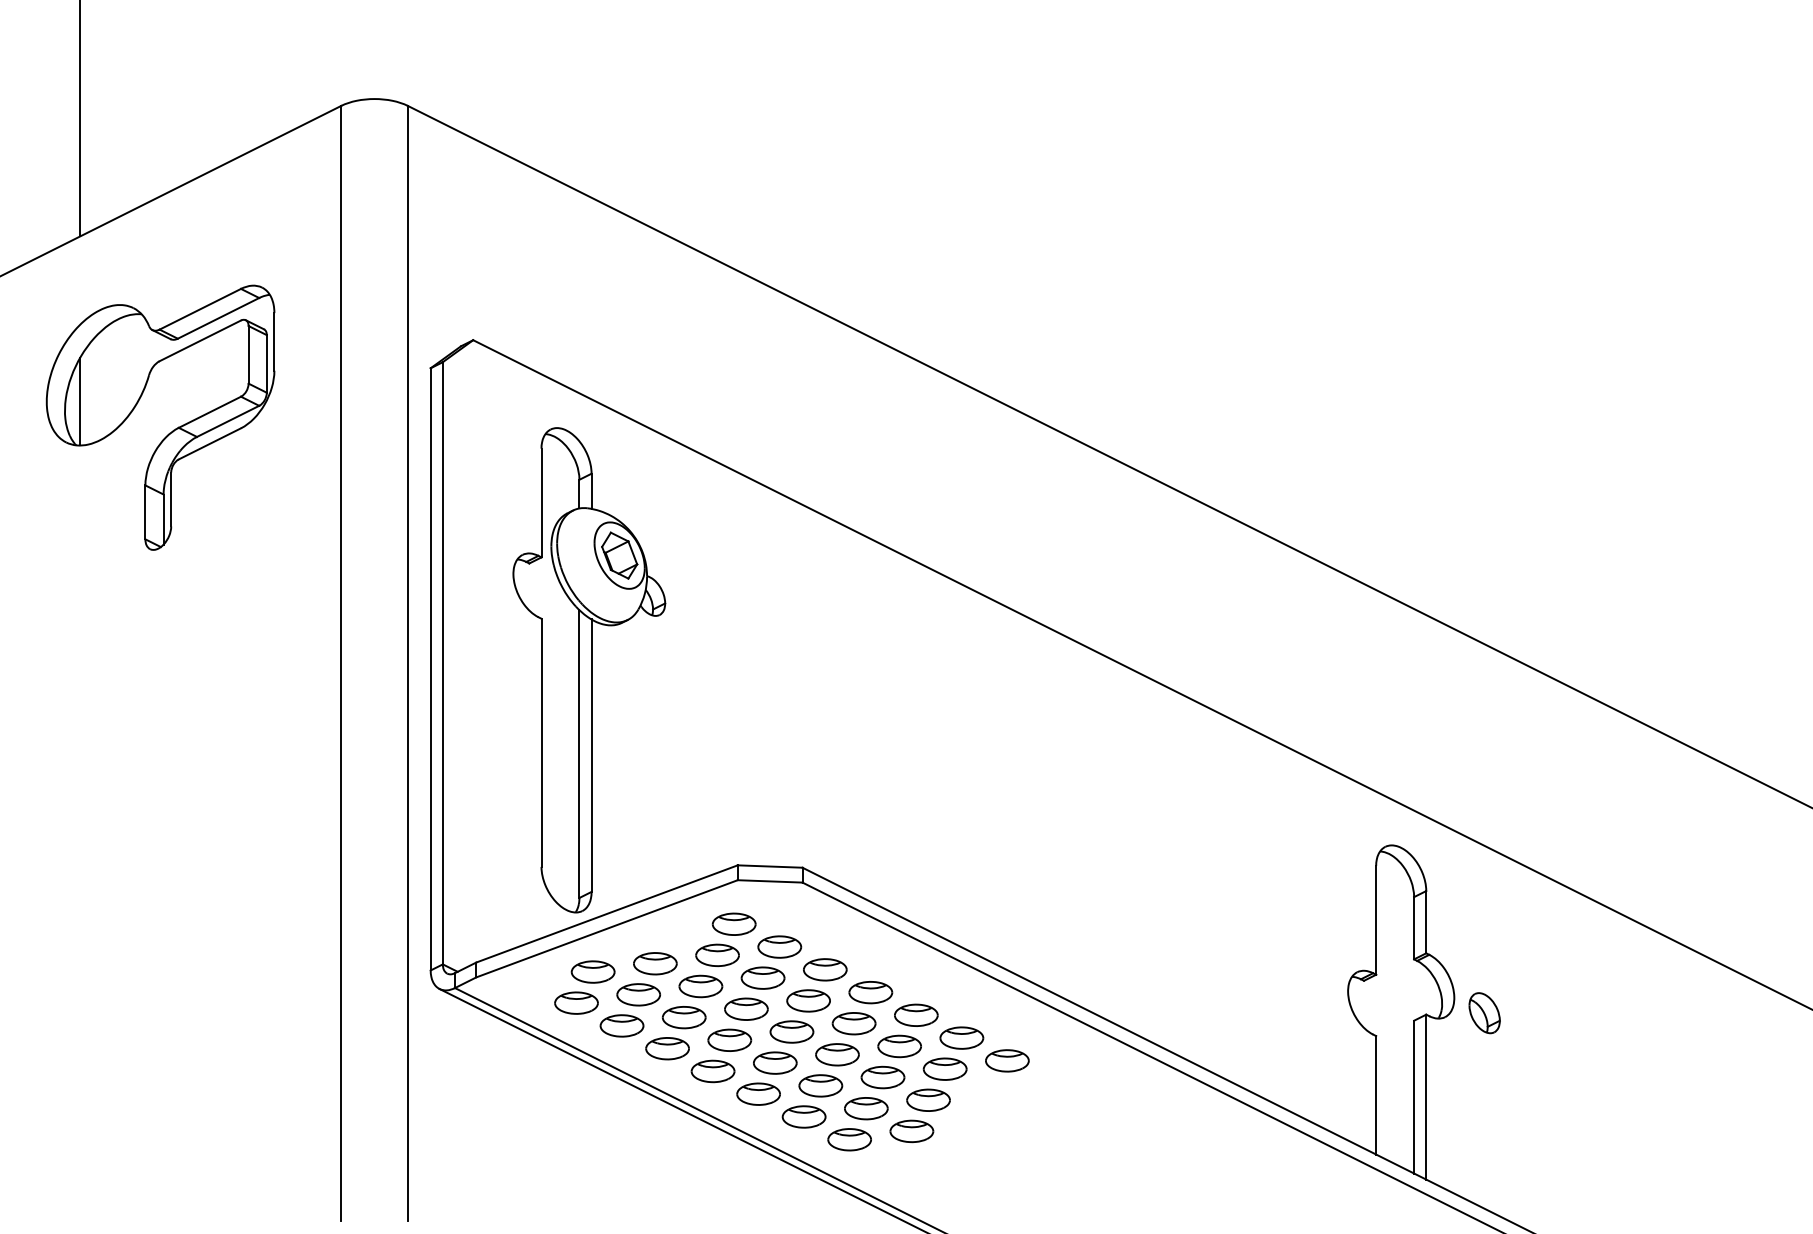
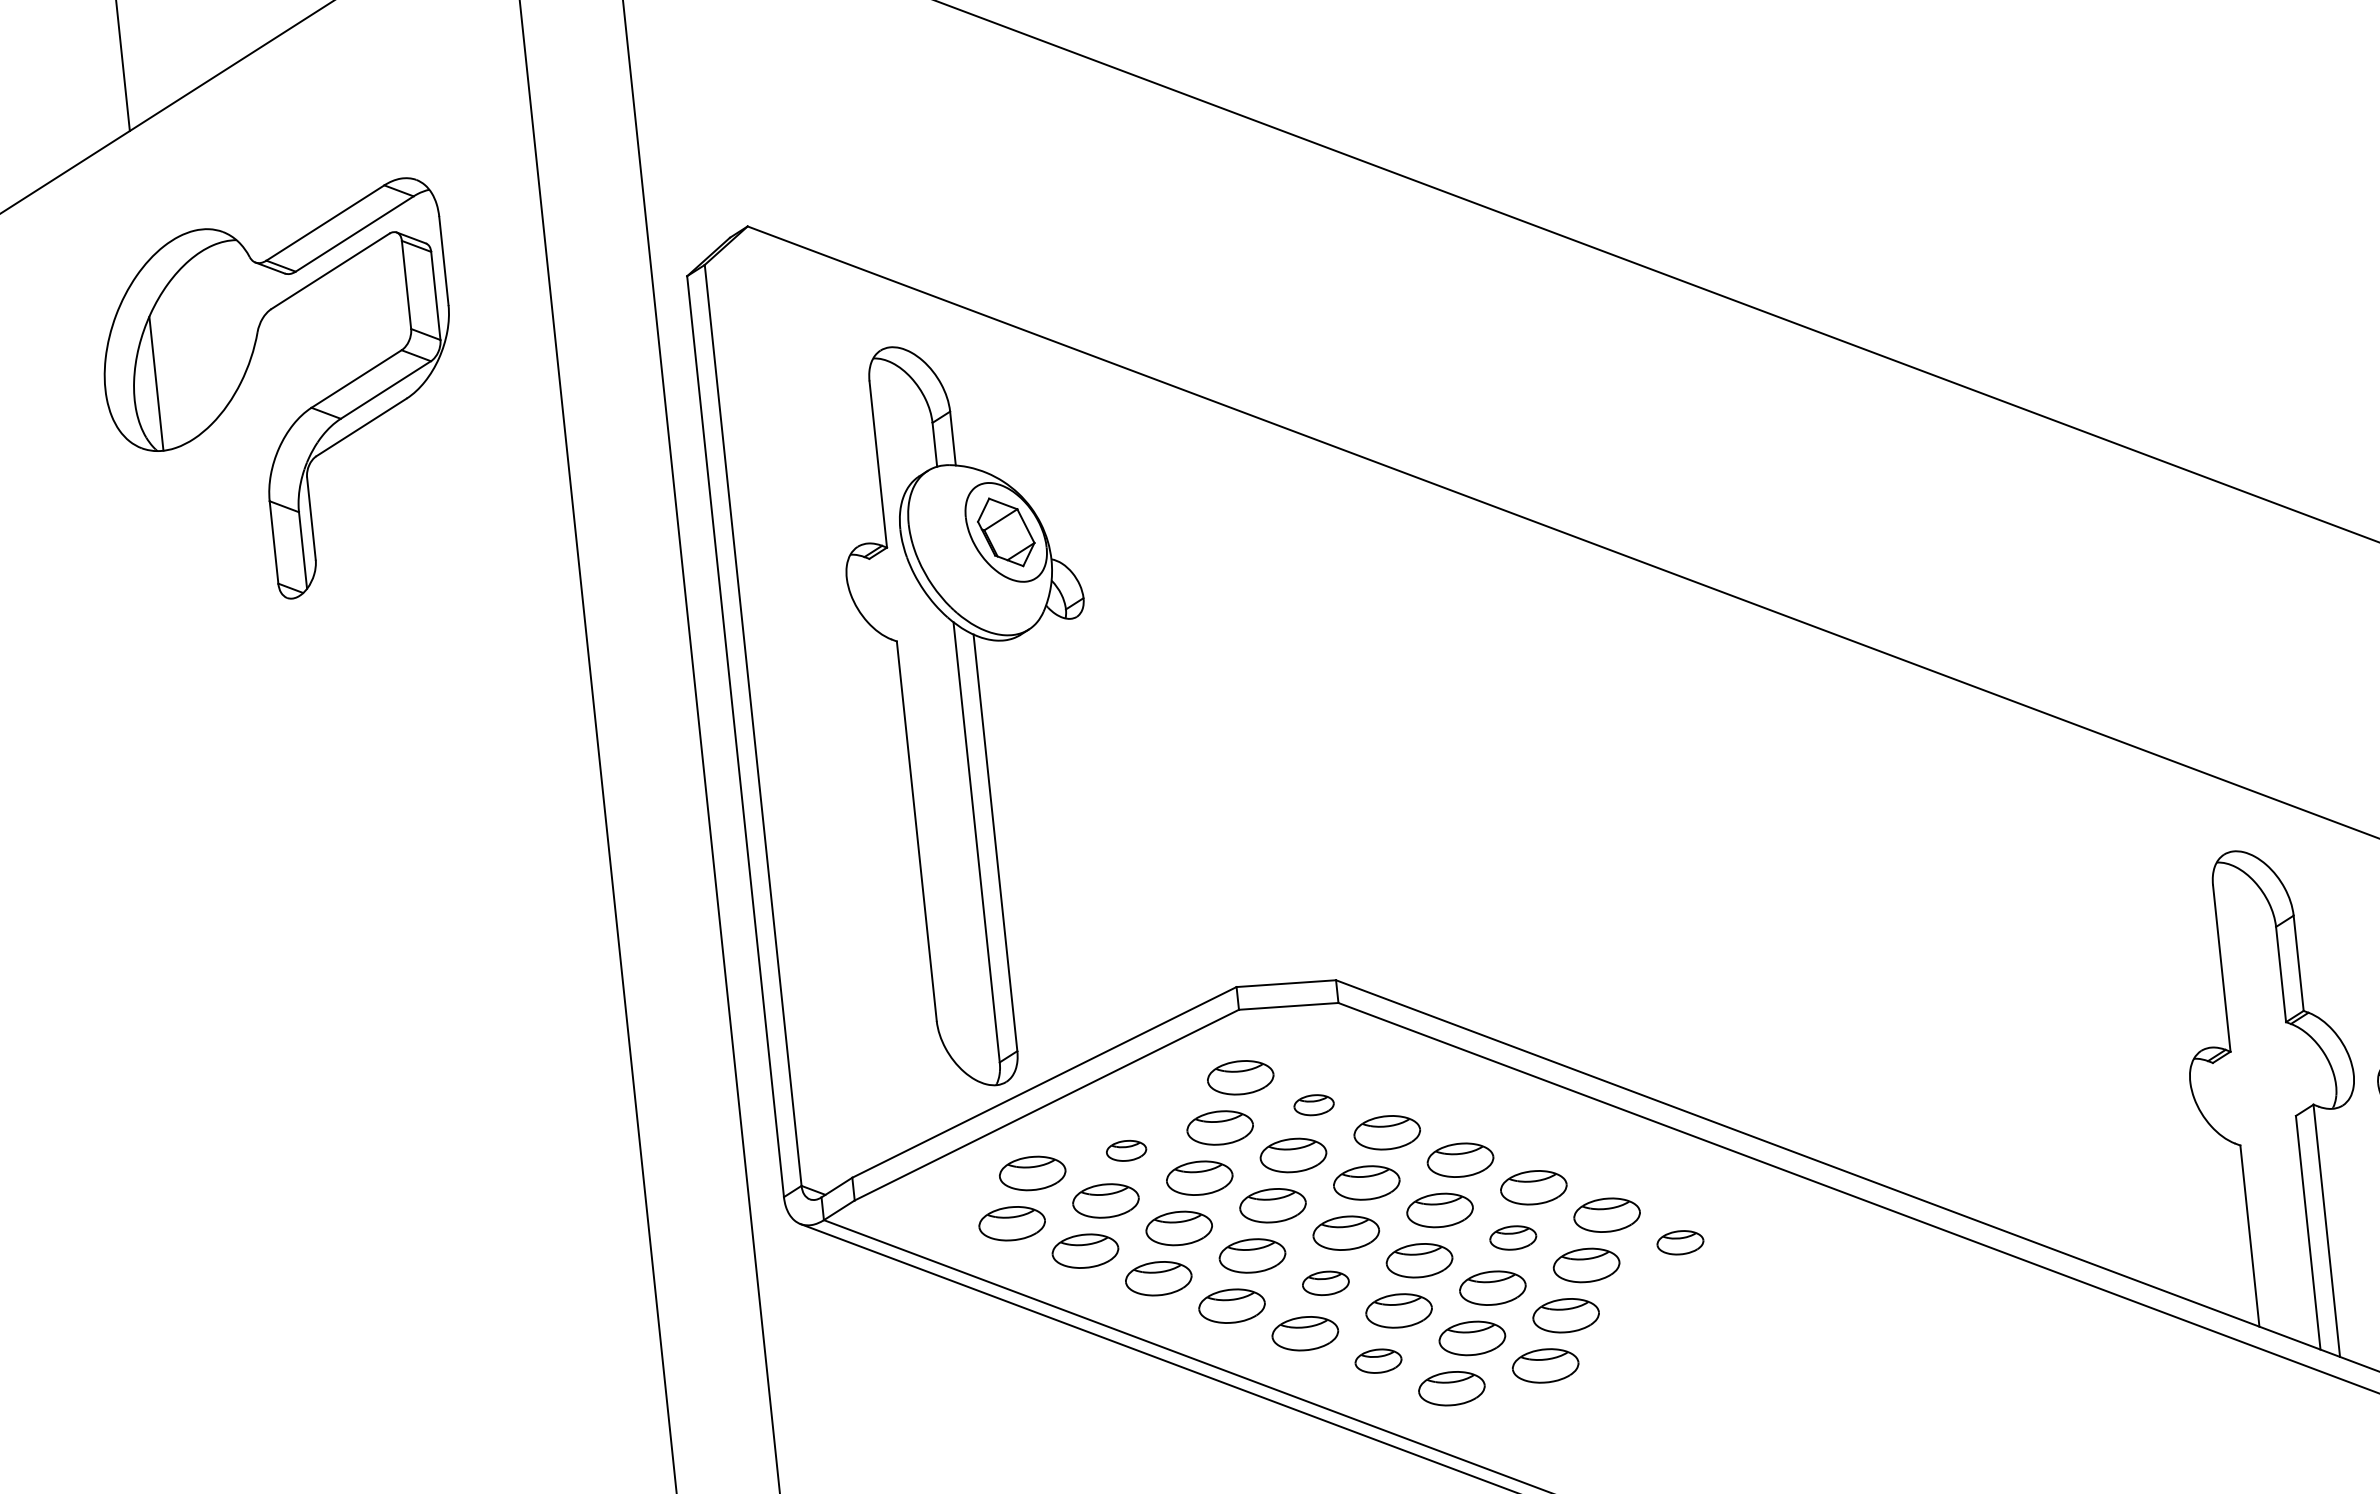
part: (779, 946) -> (1313, 1104), size x0.6
part: (655, 963) -> (1126, 1150), size x0.6
part: (899, 1046) -> (1513, 1238), size x0.7
part: (1007, 1060) -> (1680, 1242), size x0.7
part: (775, 1062) -> (1326, 1282), size x0.7
part: (803, 1116) -> (1377, 1360), size x0.7

